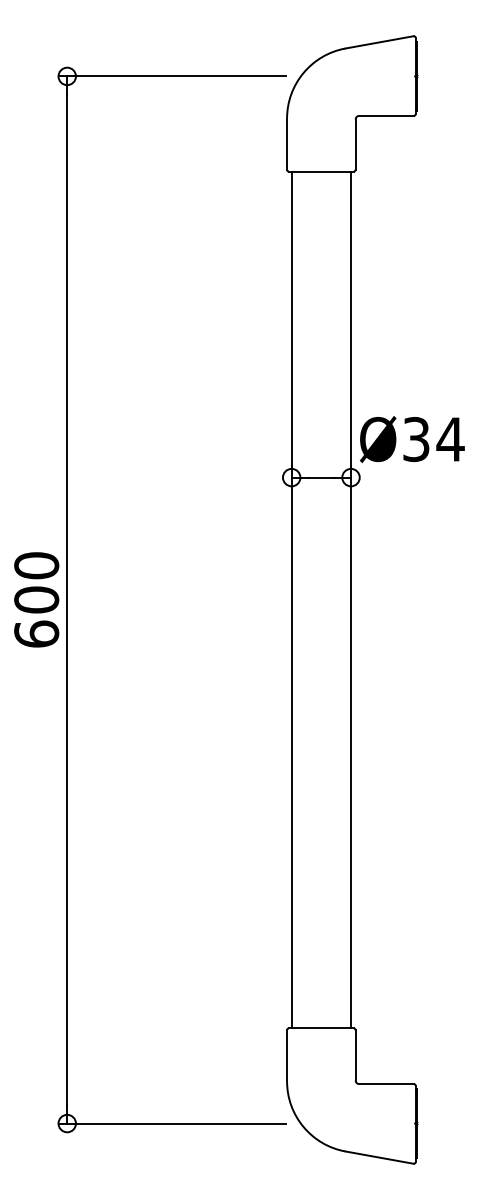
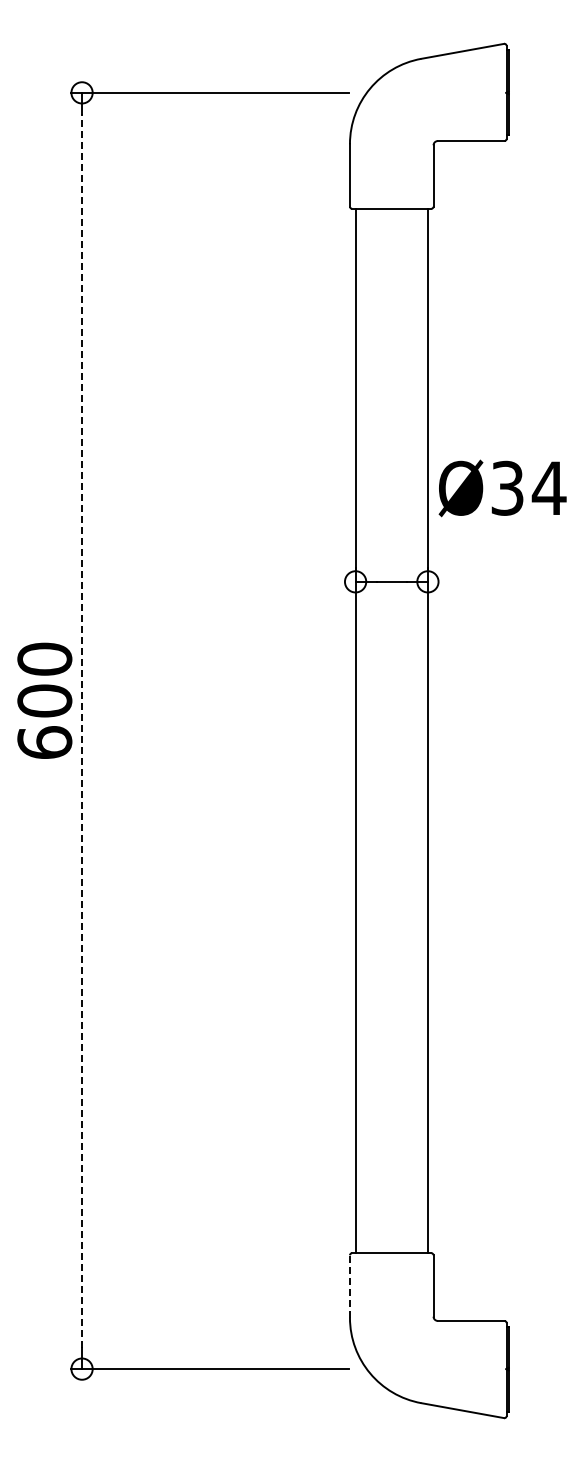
text: (412, 439) -> (502, 488), moved
text: (36, 599) -> (44, 700), moved
line: (67, 600) -> (82, 731), solid -> dashed
line: (286, 1055) -> (349, 1286), solid -> dashed

